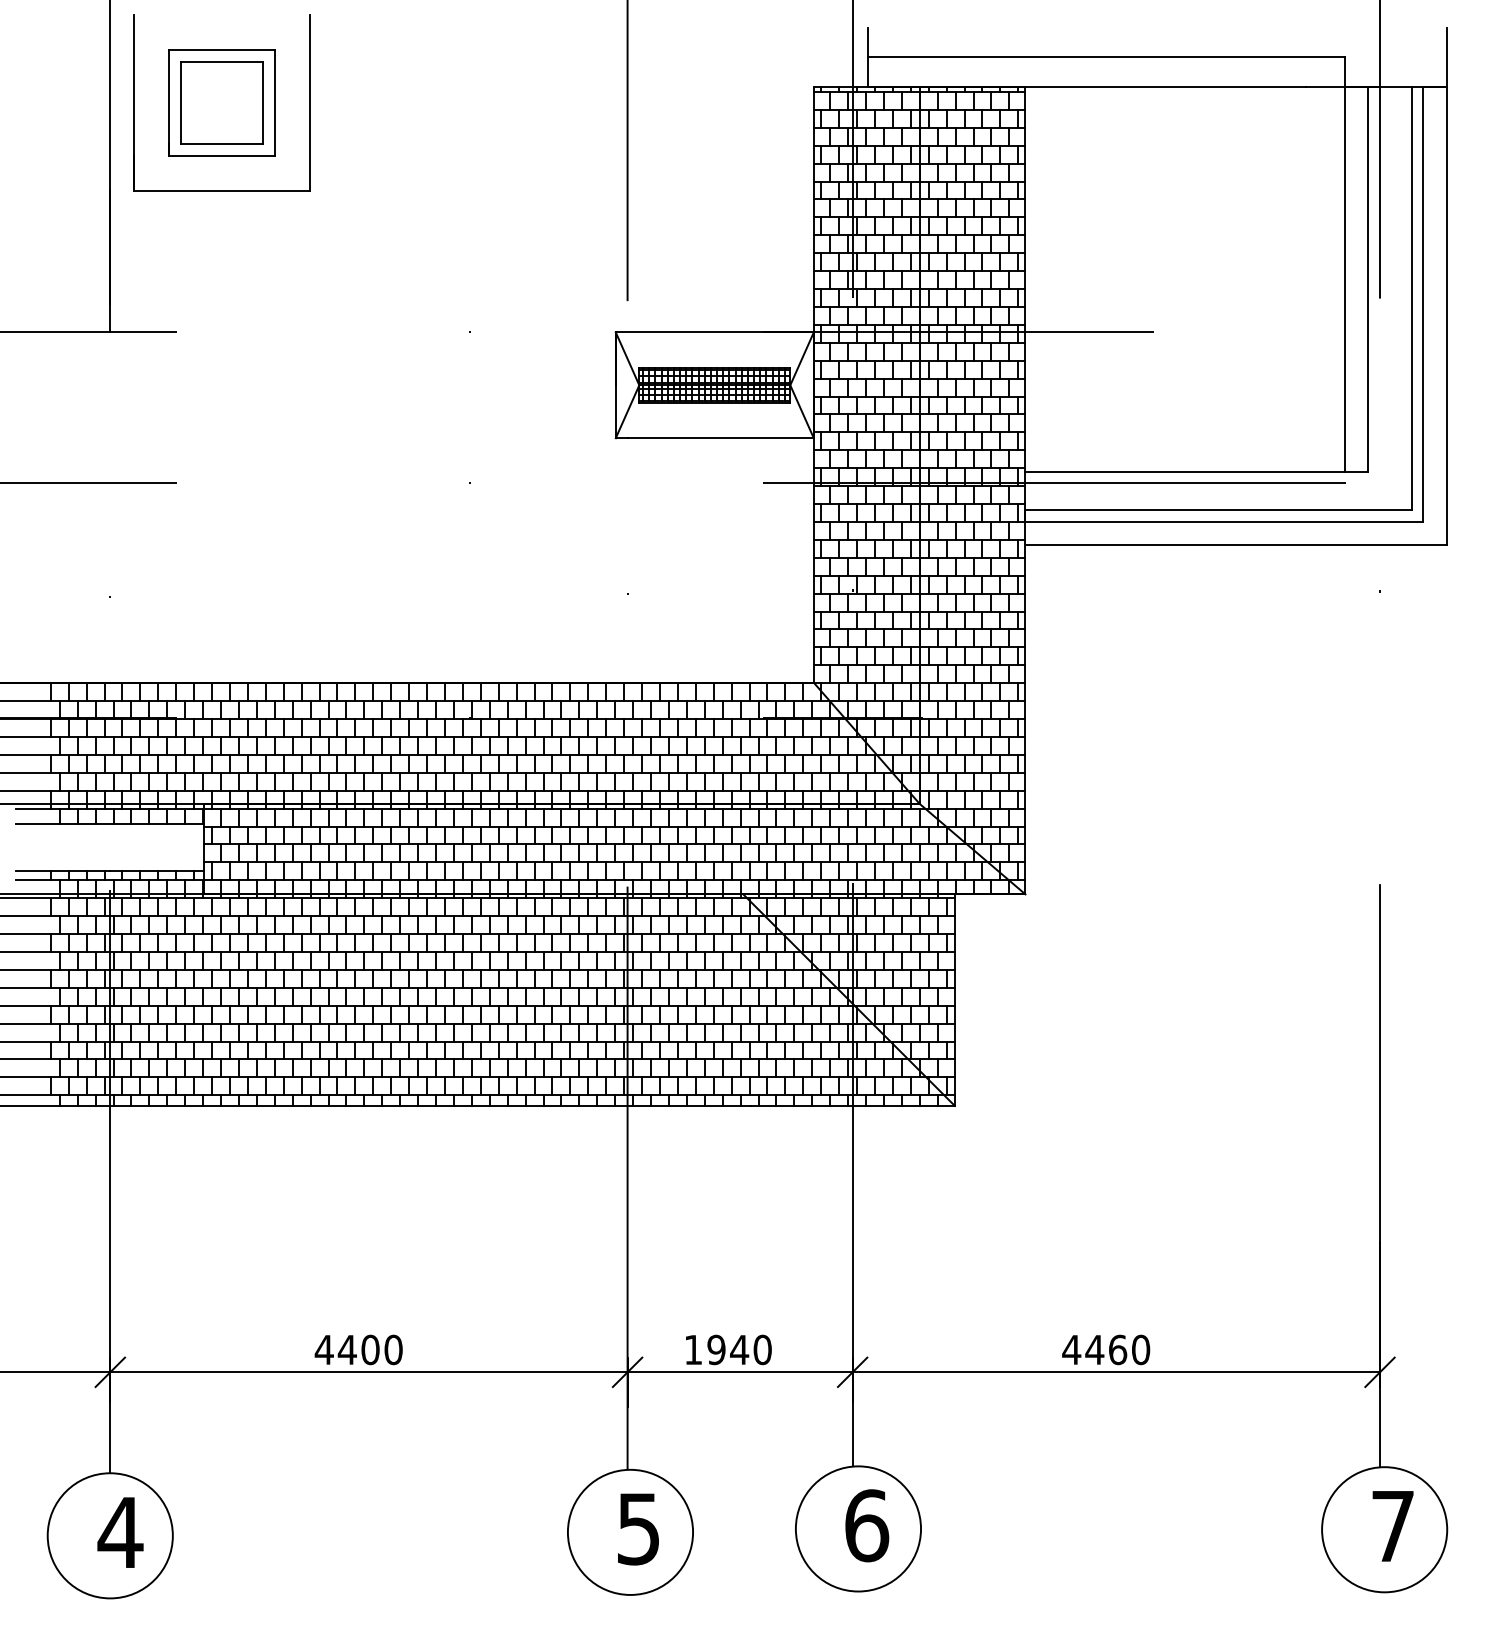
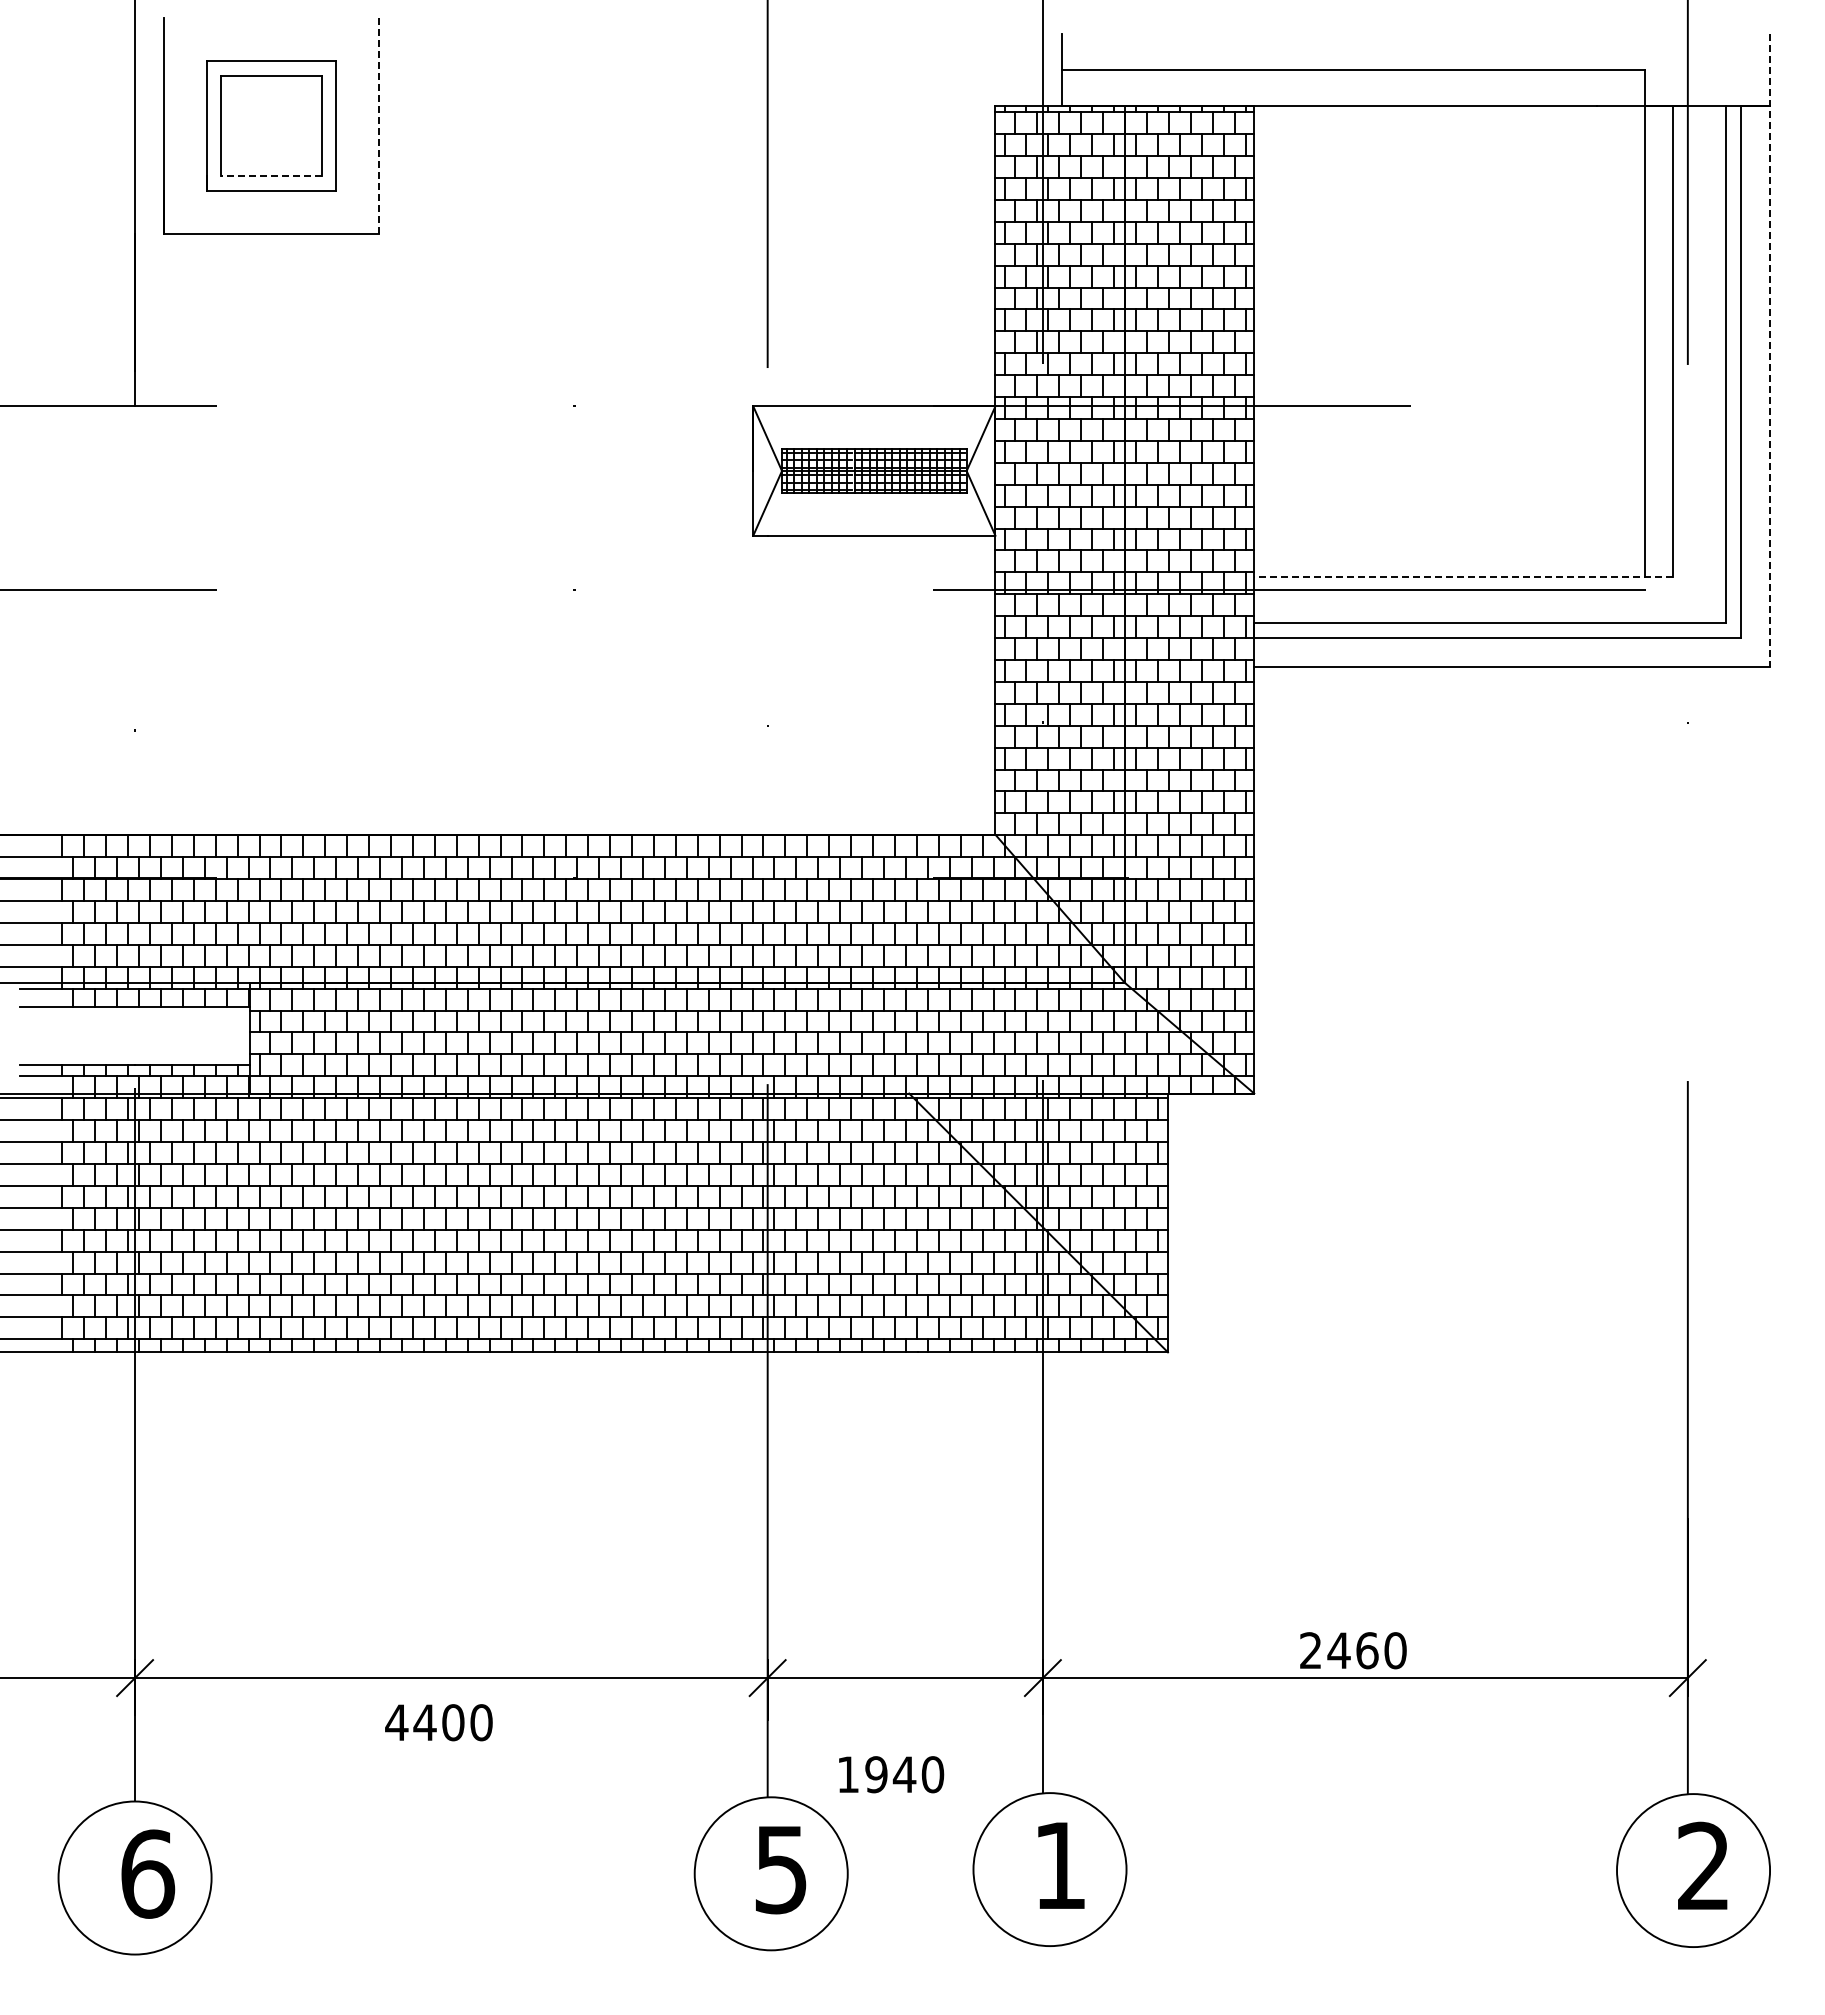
line: (310, 102) -> (379, 125), solid -> dashed
line: (221, 144) -> (271, 176), solid -> dashed
line: (1446, 286) -> (1769, 350), solid -> dashed
line: (1196, 471) -> (1463, 576), solid -> dashed
text: (358, 1349) -> (438, 1722), moved
text: (728, 1349) -> (891, 1774), moved
text: (1071, 1349) -> (1310, 1650), 4460 -> 2460
text: (867, 1525) -> (1060, 1865), 6 -> 1
text: (1392, 1525) -> (1703, 1865), 7 -> 2
text: (120, 1532) -> (147, 1873), 4 -> 6

